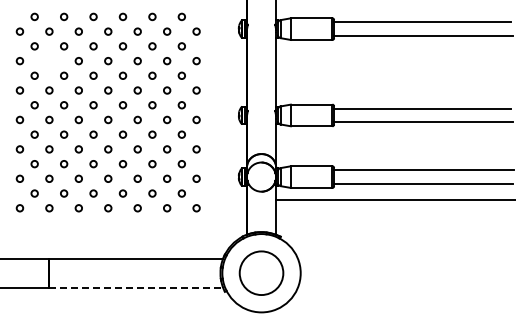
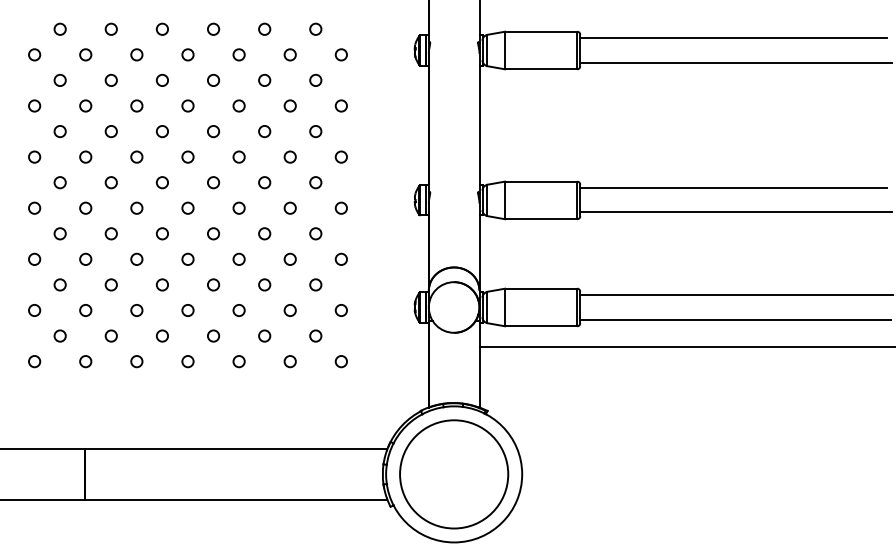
circle: (49, 61) -> (85, 106), added
circle: (261, 273) -> (454, 474), size x1.43
line: (136, 287) -> (236, 499), dashed -> solid

